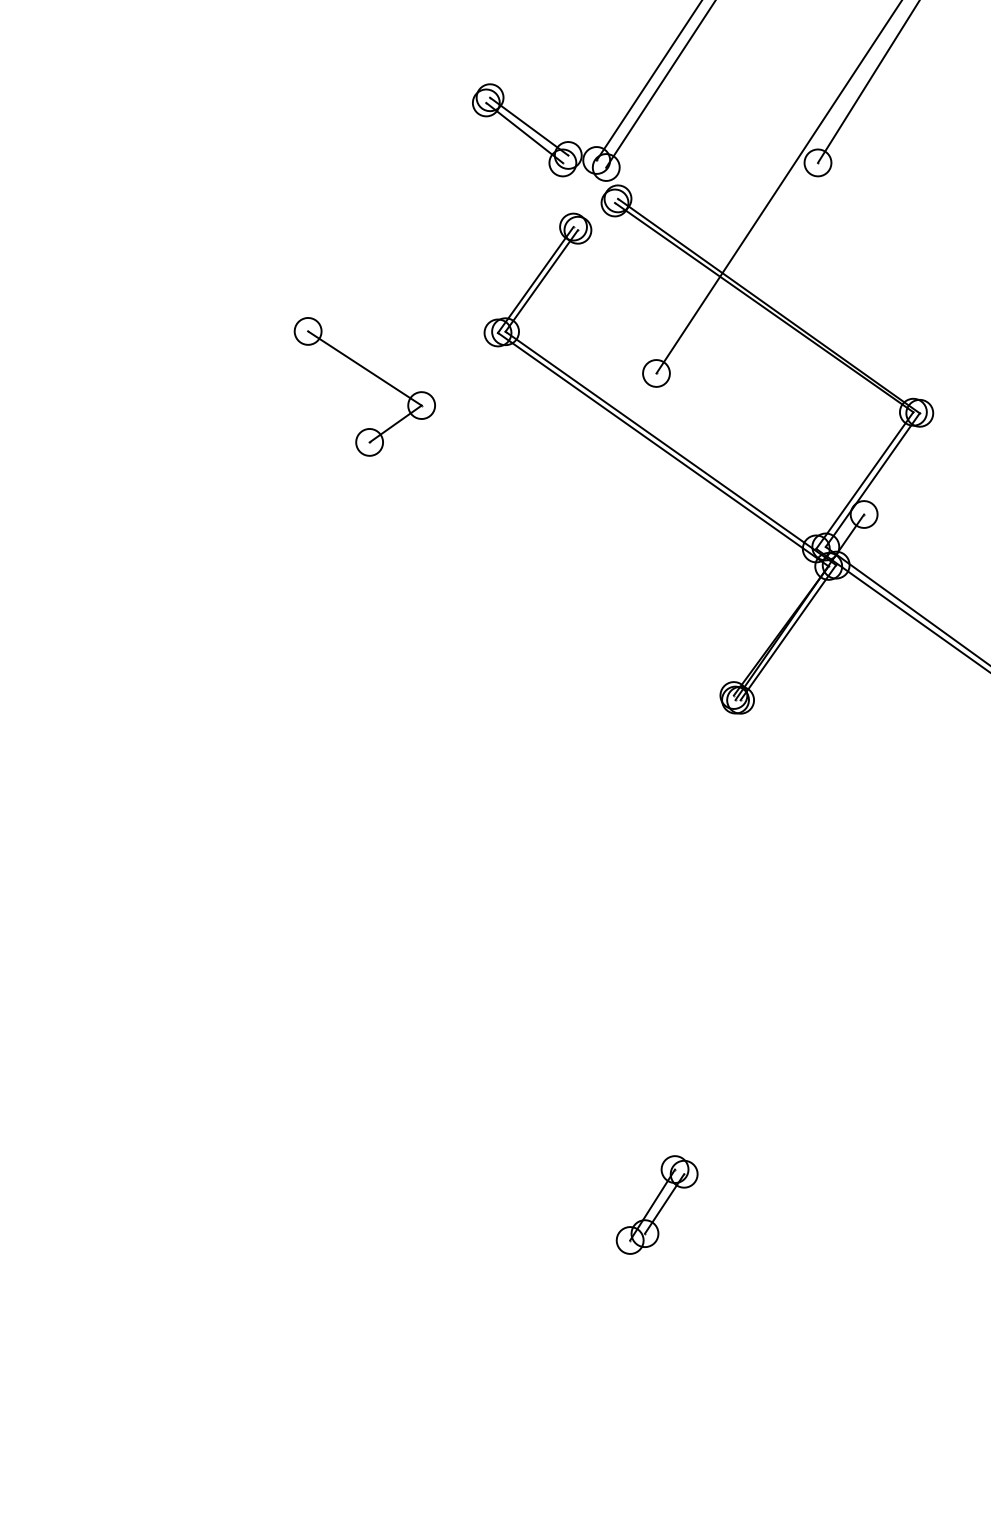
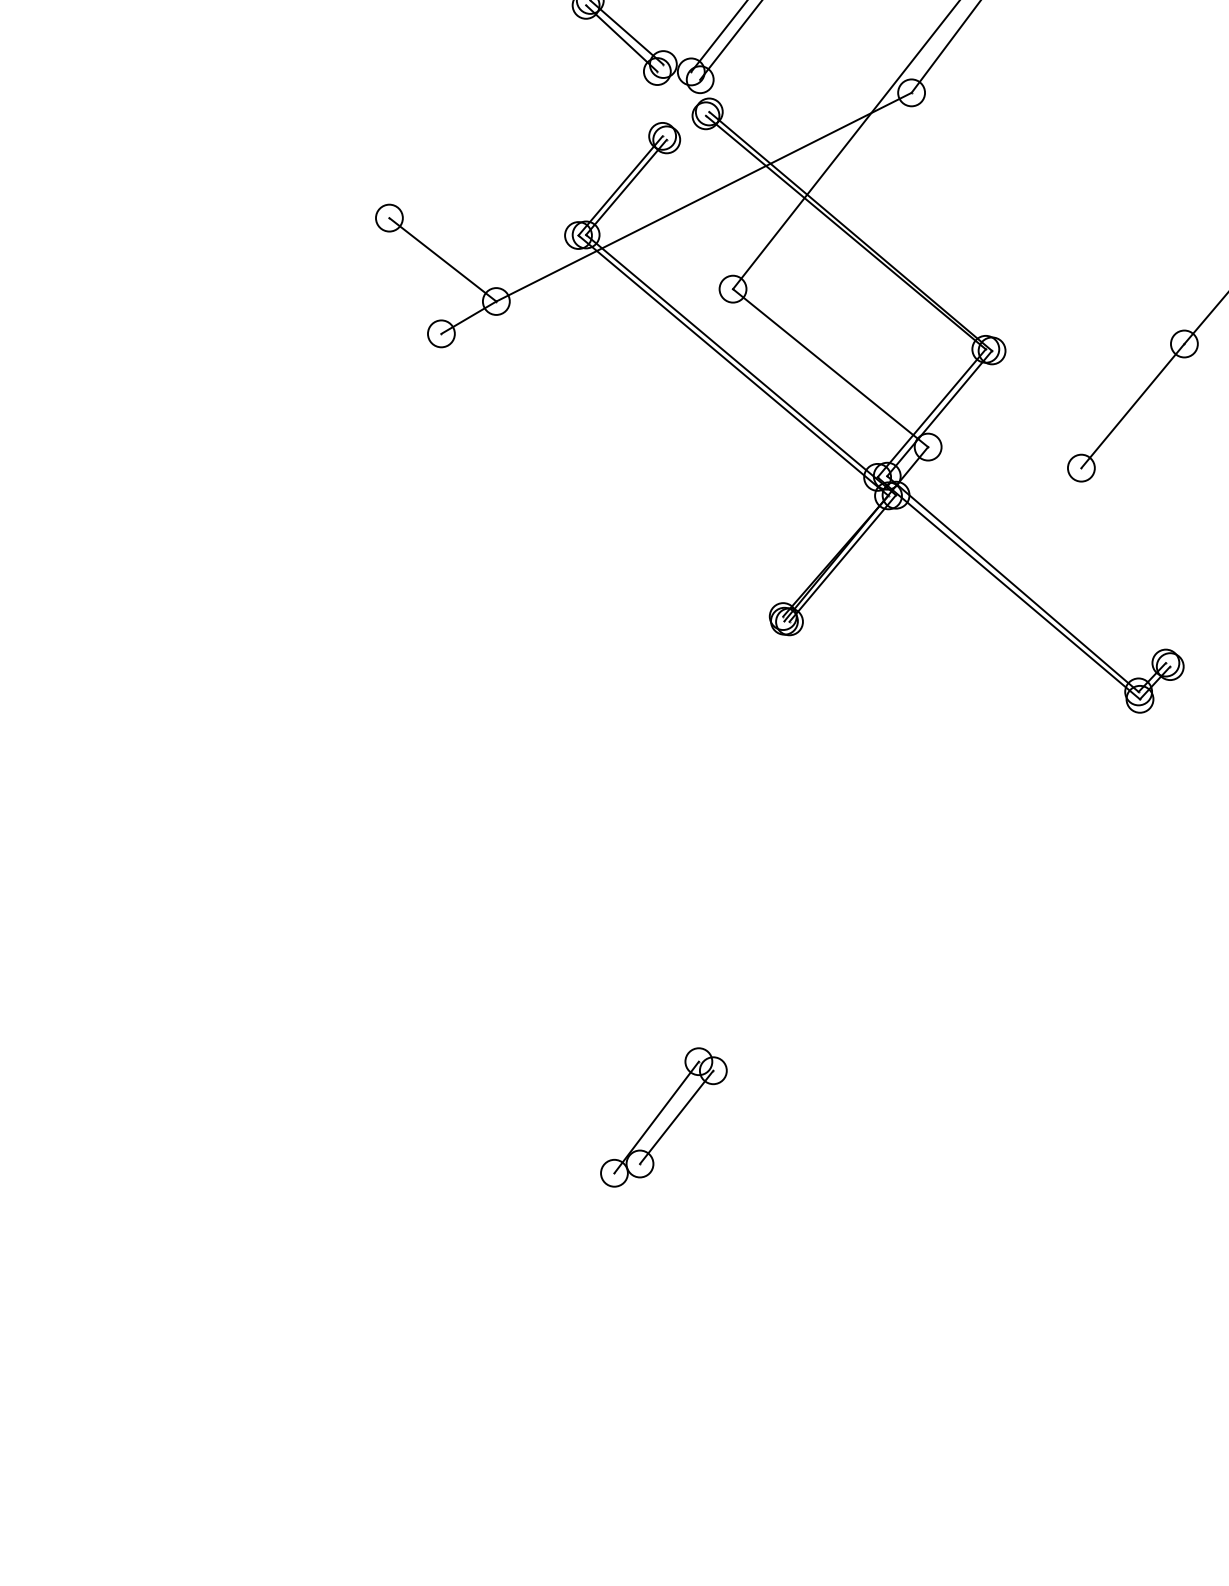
line: (619, 283) -> (703, 196), added
line: (760, 444) -> (830, 368), added
part: (656, 1204) -> (663, 1117), size x1.67

